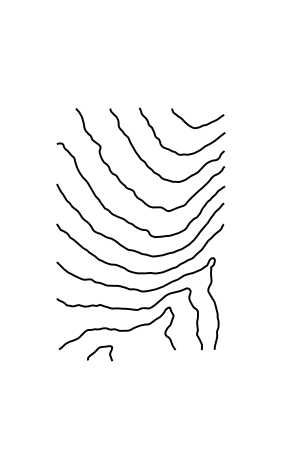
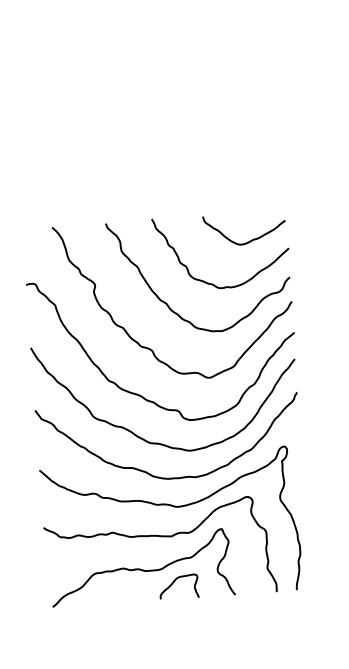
curve: (97, 350) -> (174, 582), moved

